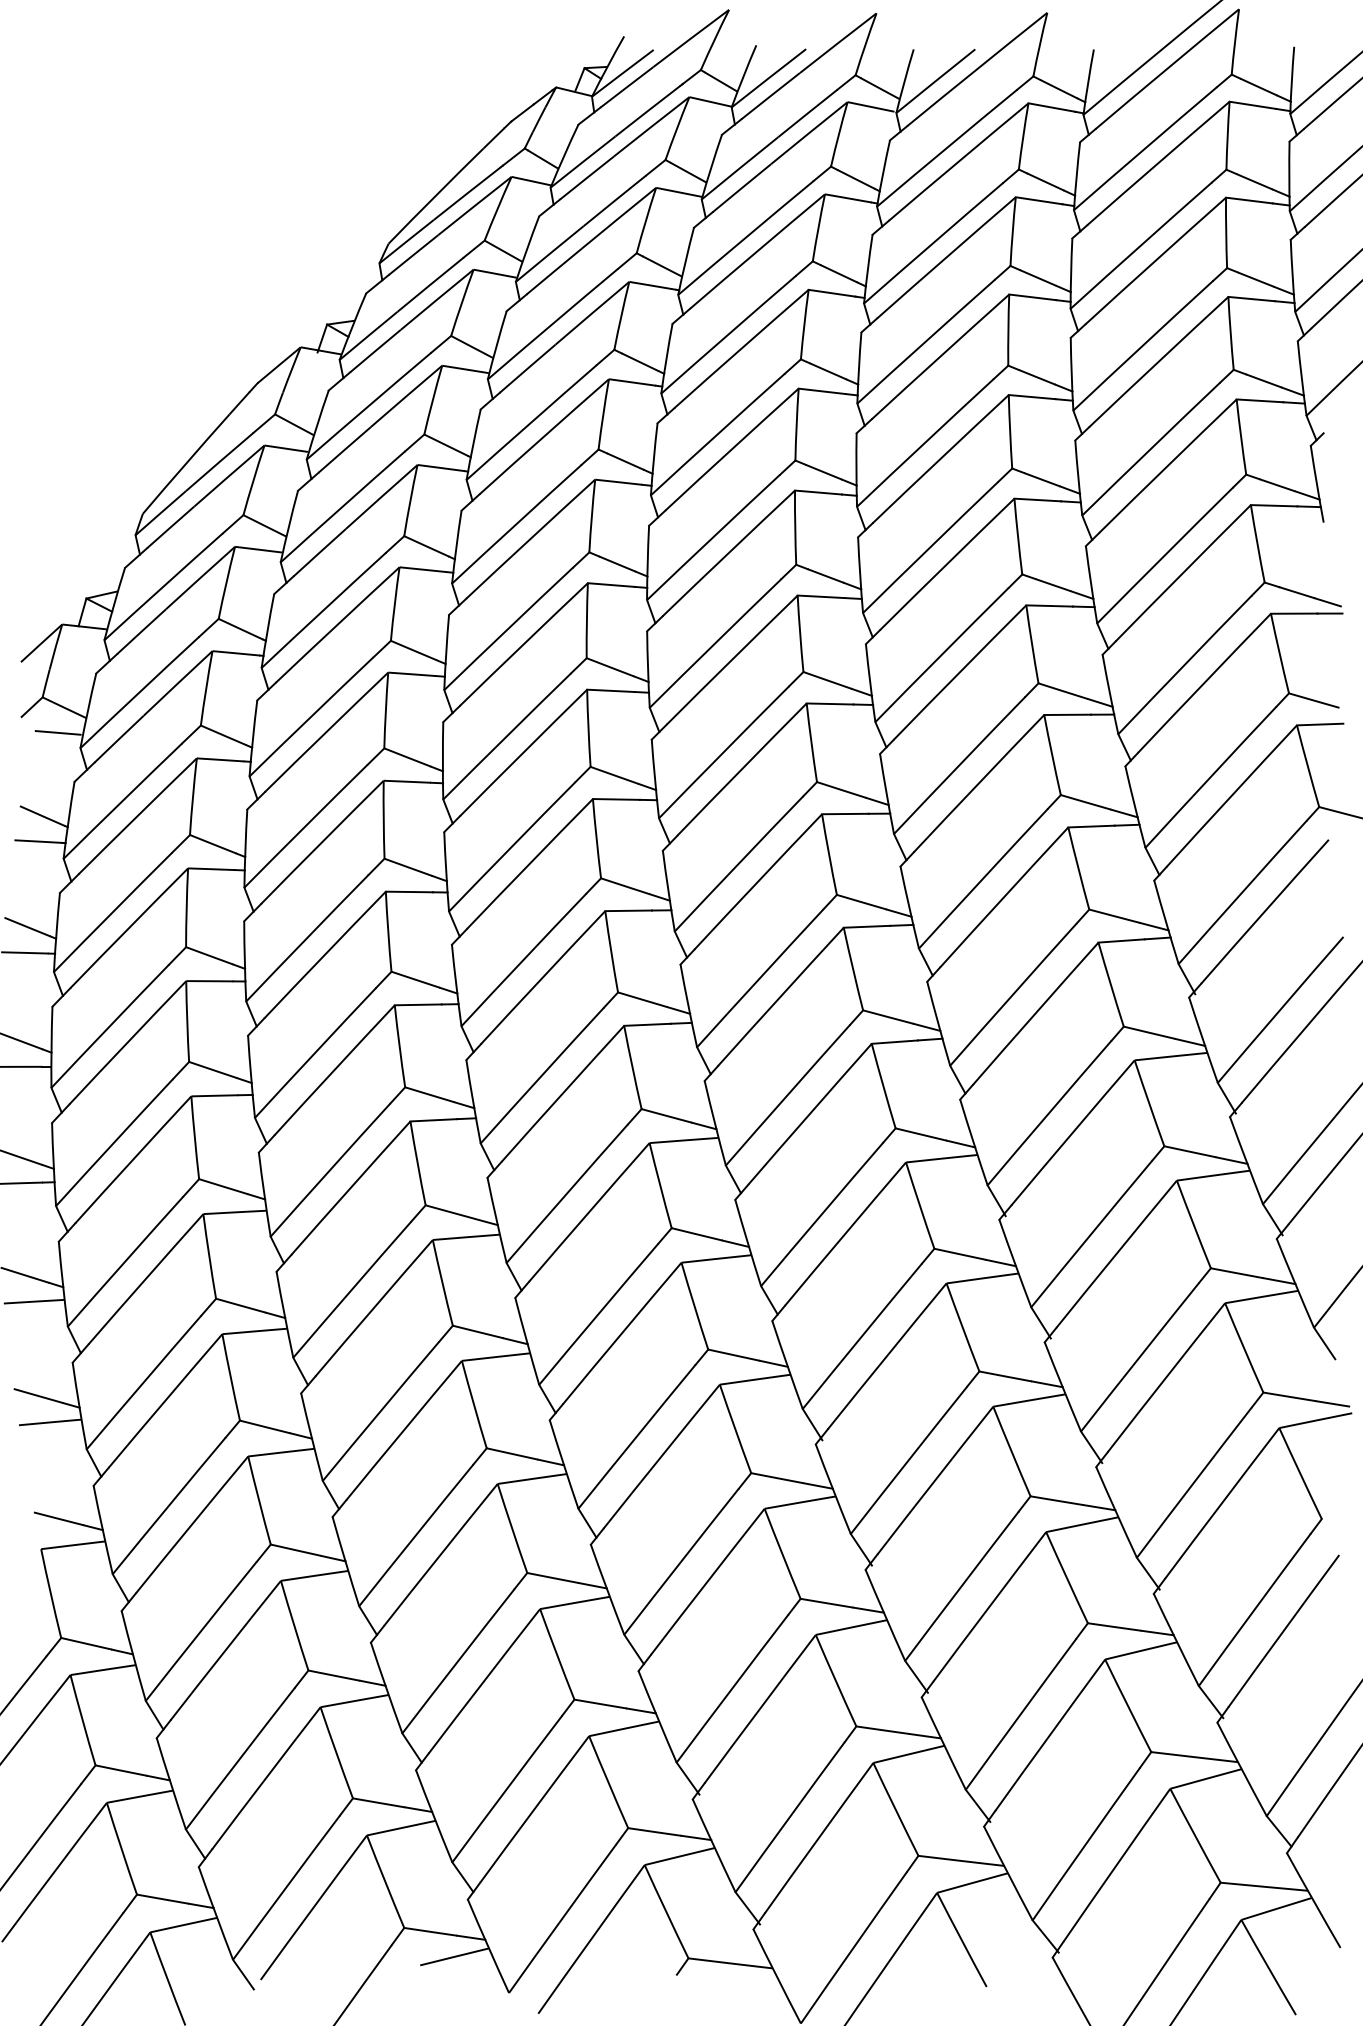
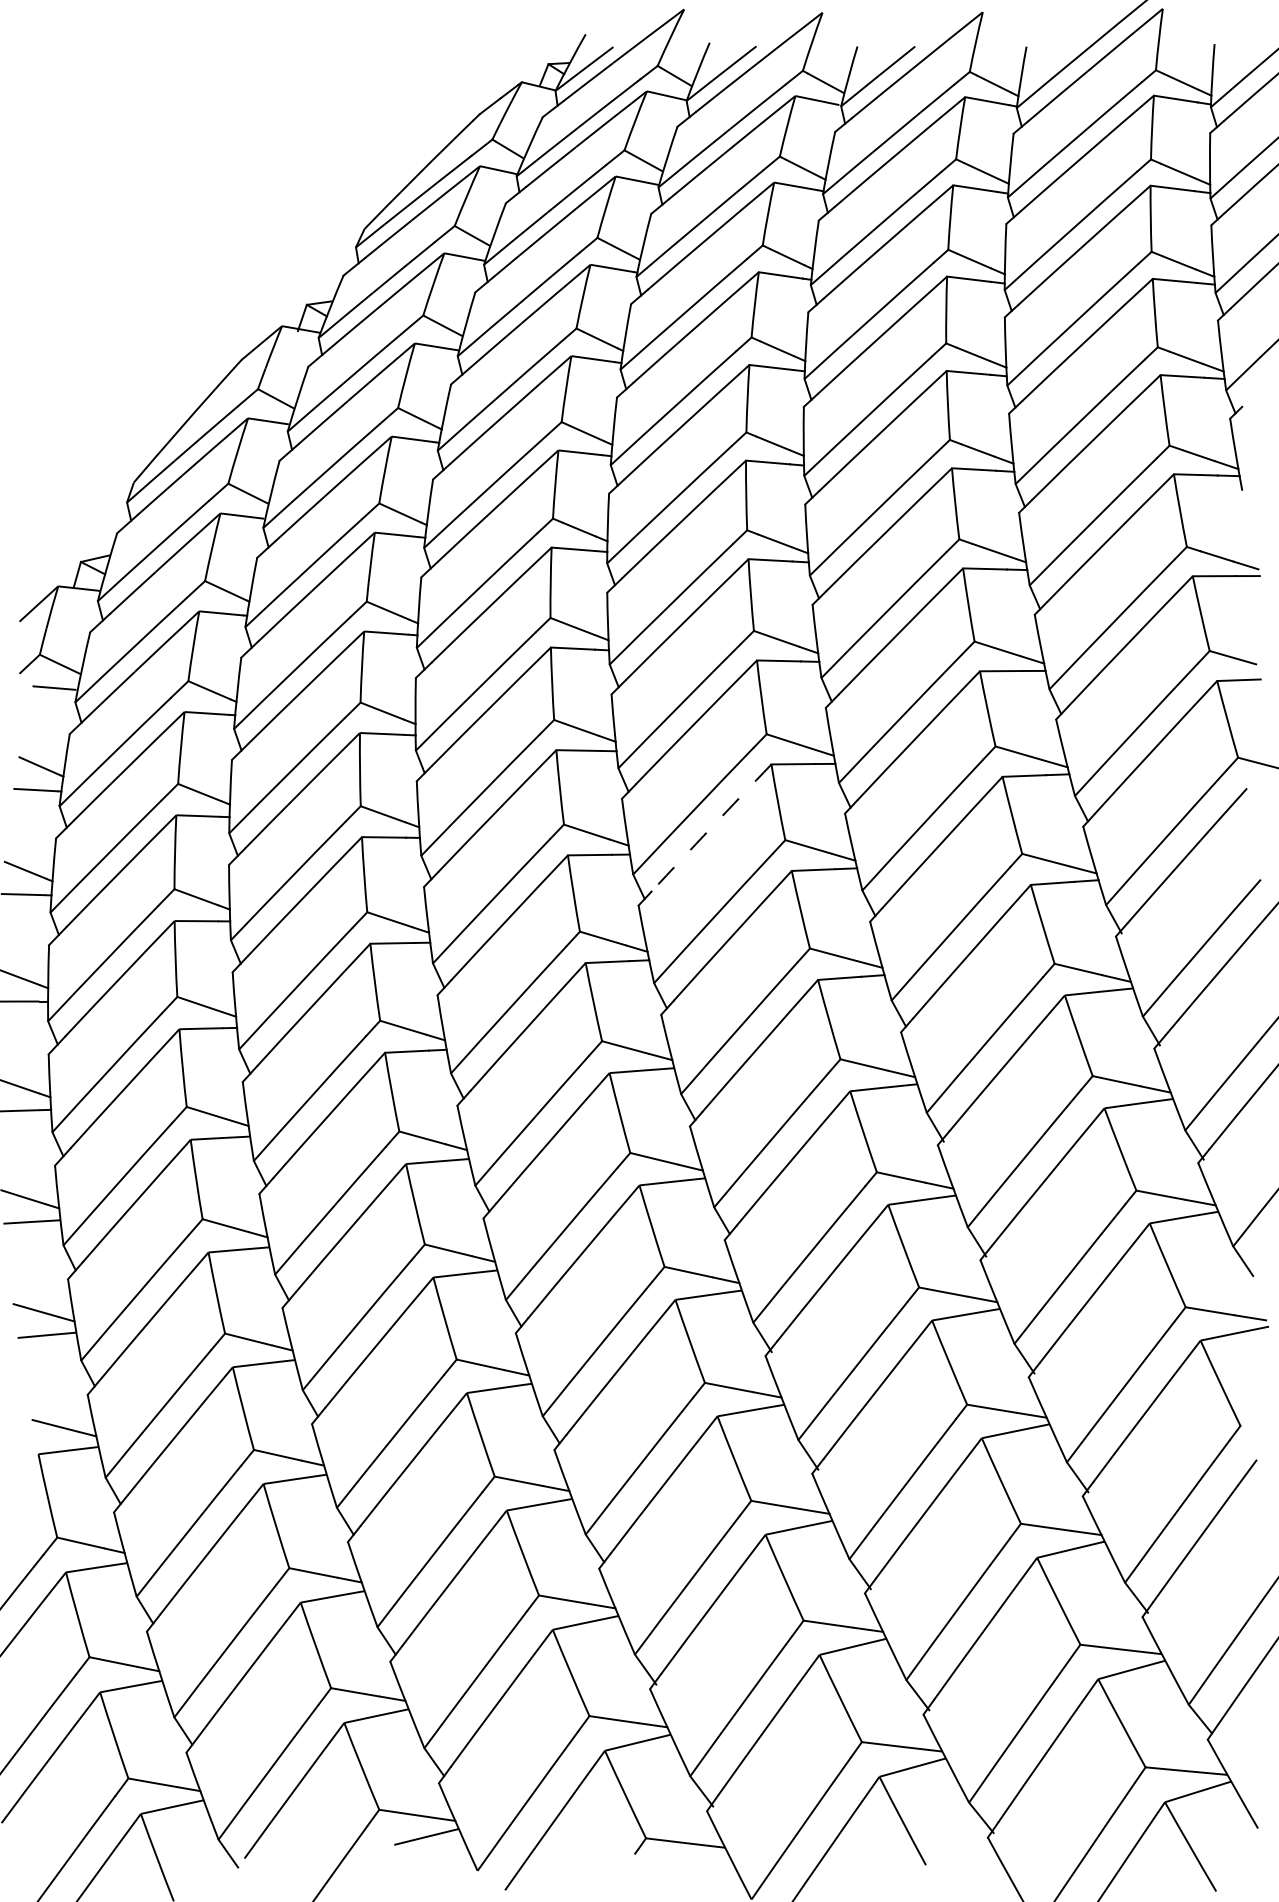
arc: (758, 881) -> (711, 827), solid -> dashed

